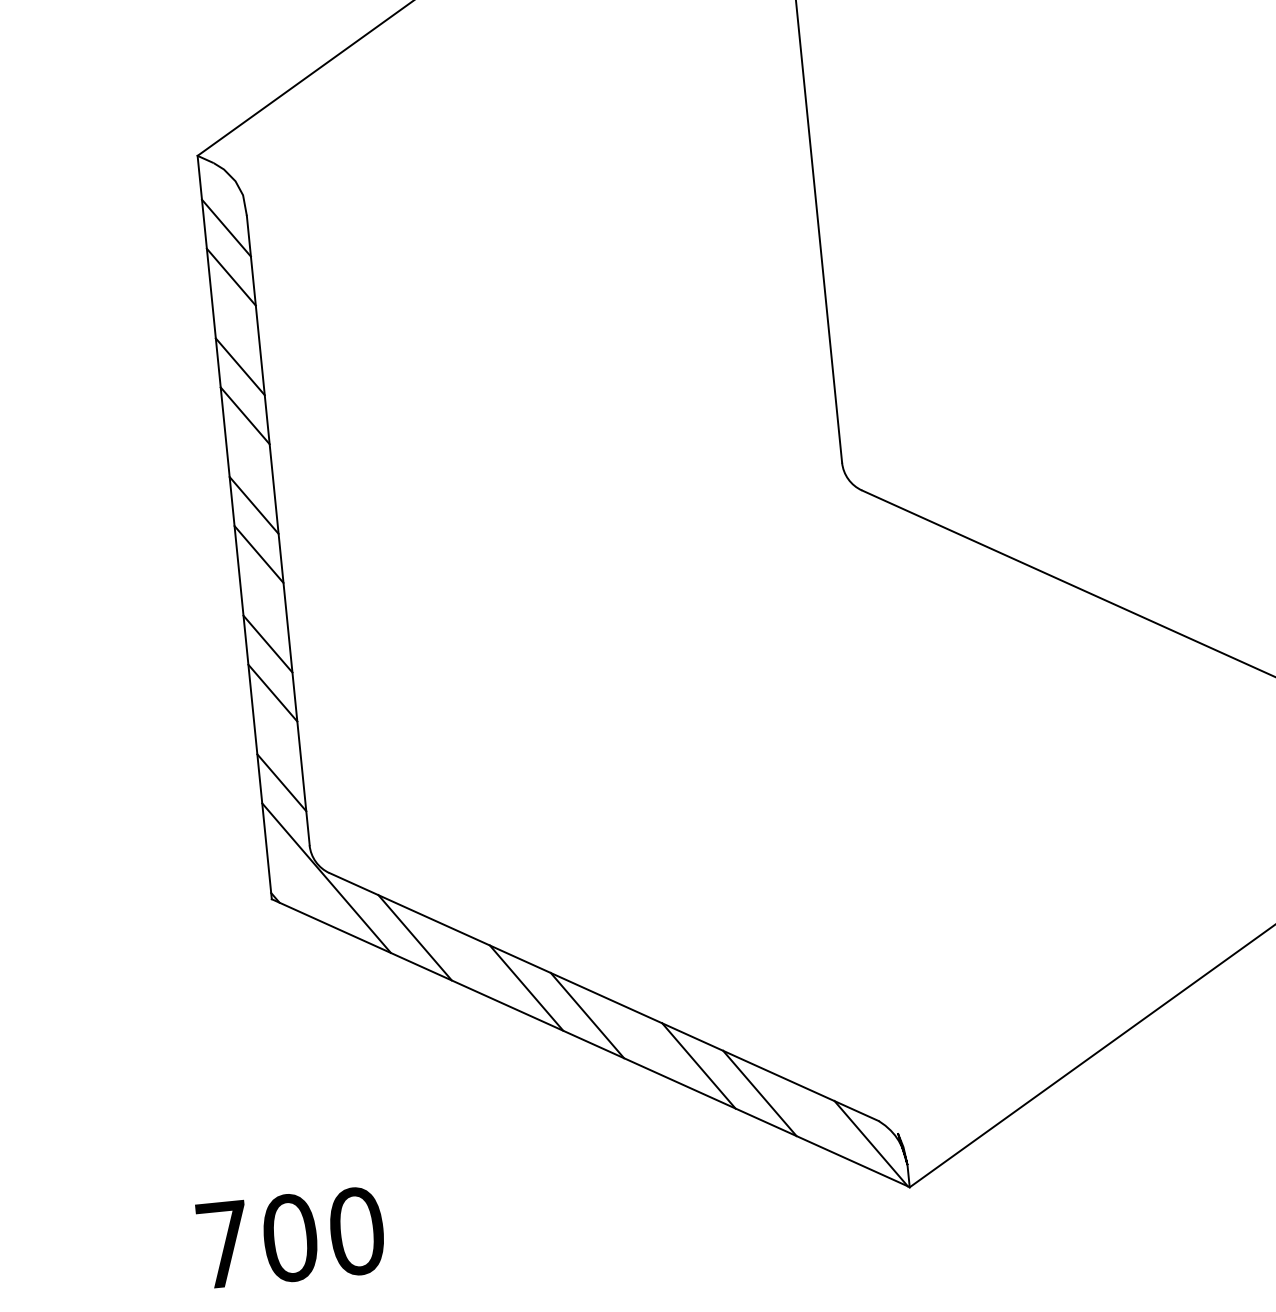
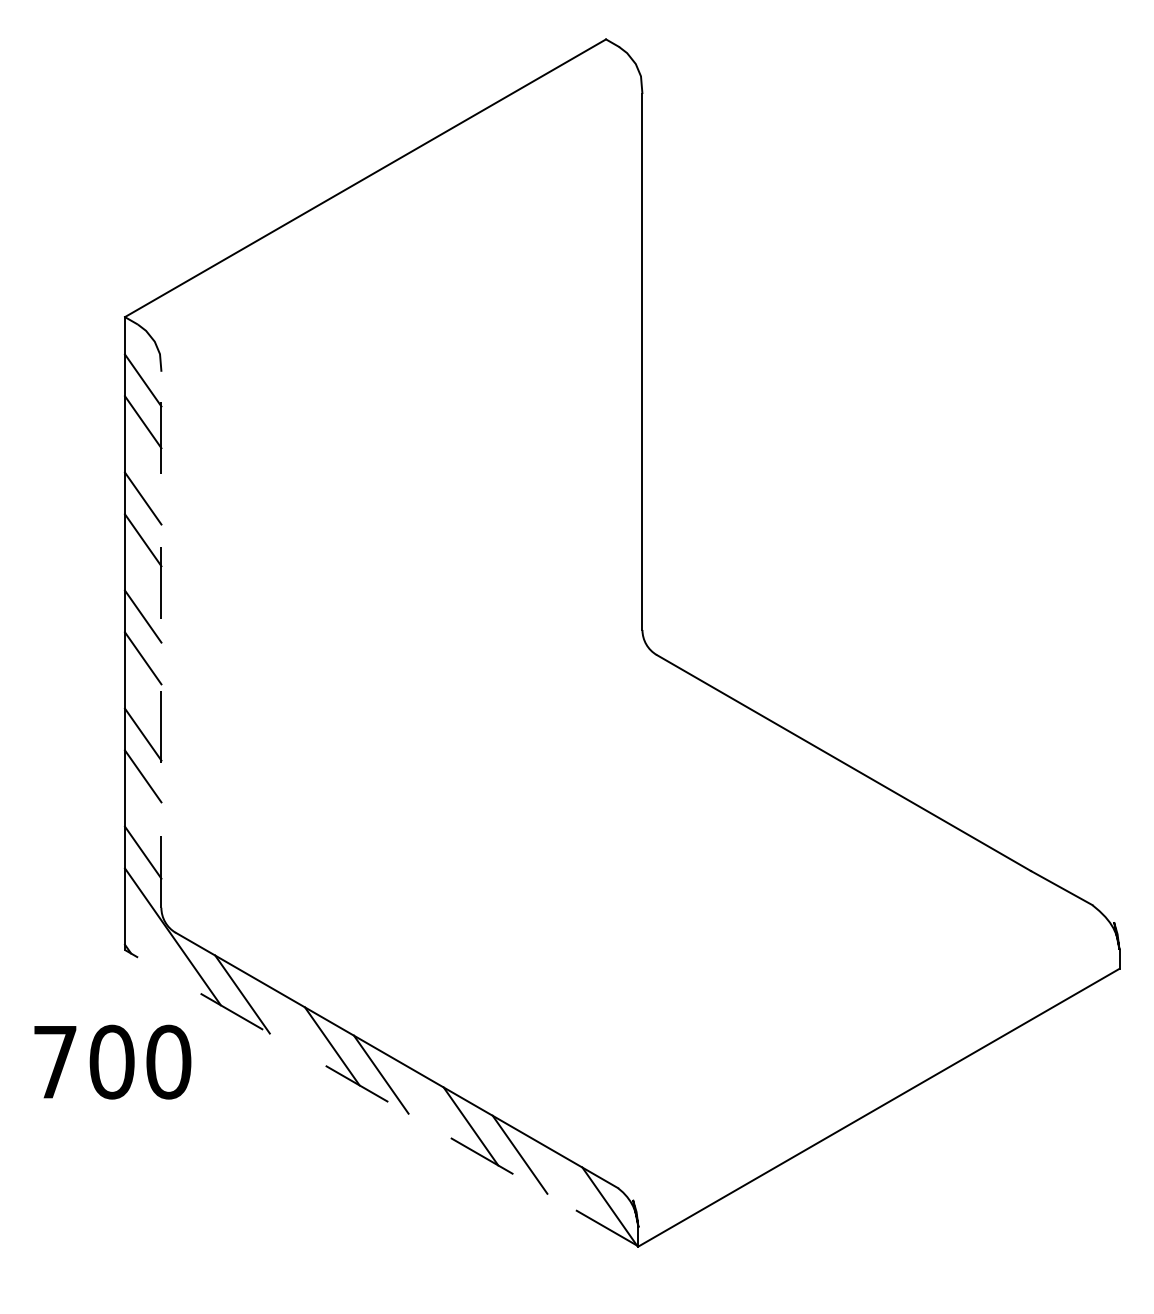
line: (278, 530) -> (161, 639), solid -> dashed
line: (590, 1042) -> (381, 1097), solid -> dashed
text: (290, 1237) -> (112, 1061), moved

